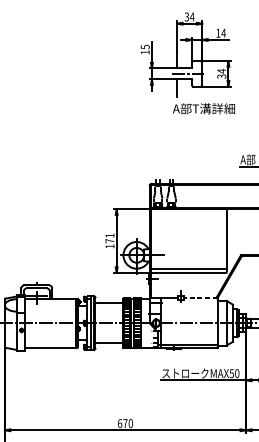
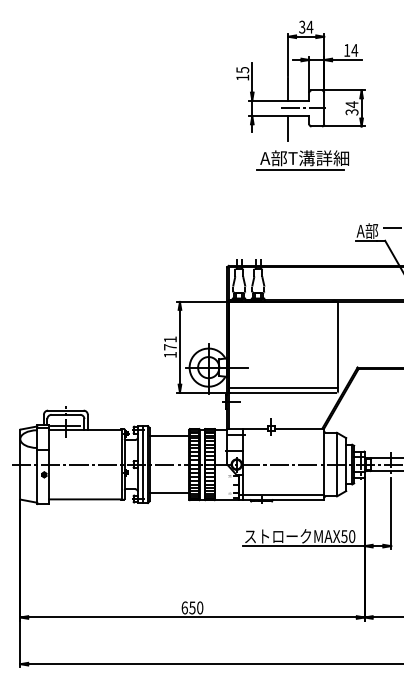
part: (185, 54) -> (300, 80), moved
line: (201, 117) -> (300, 170), added
line: (200, 297) -> (299, 428), dashed -> solid
text: (125, 423) -> (192, 607), 670 -> 650

